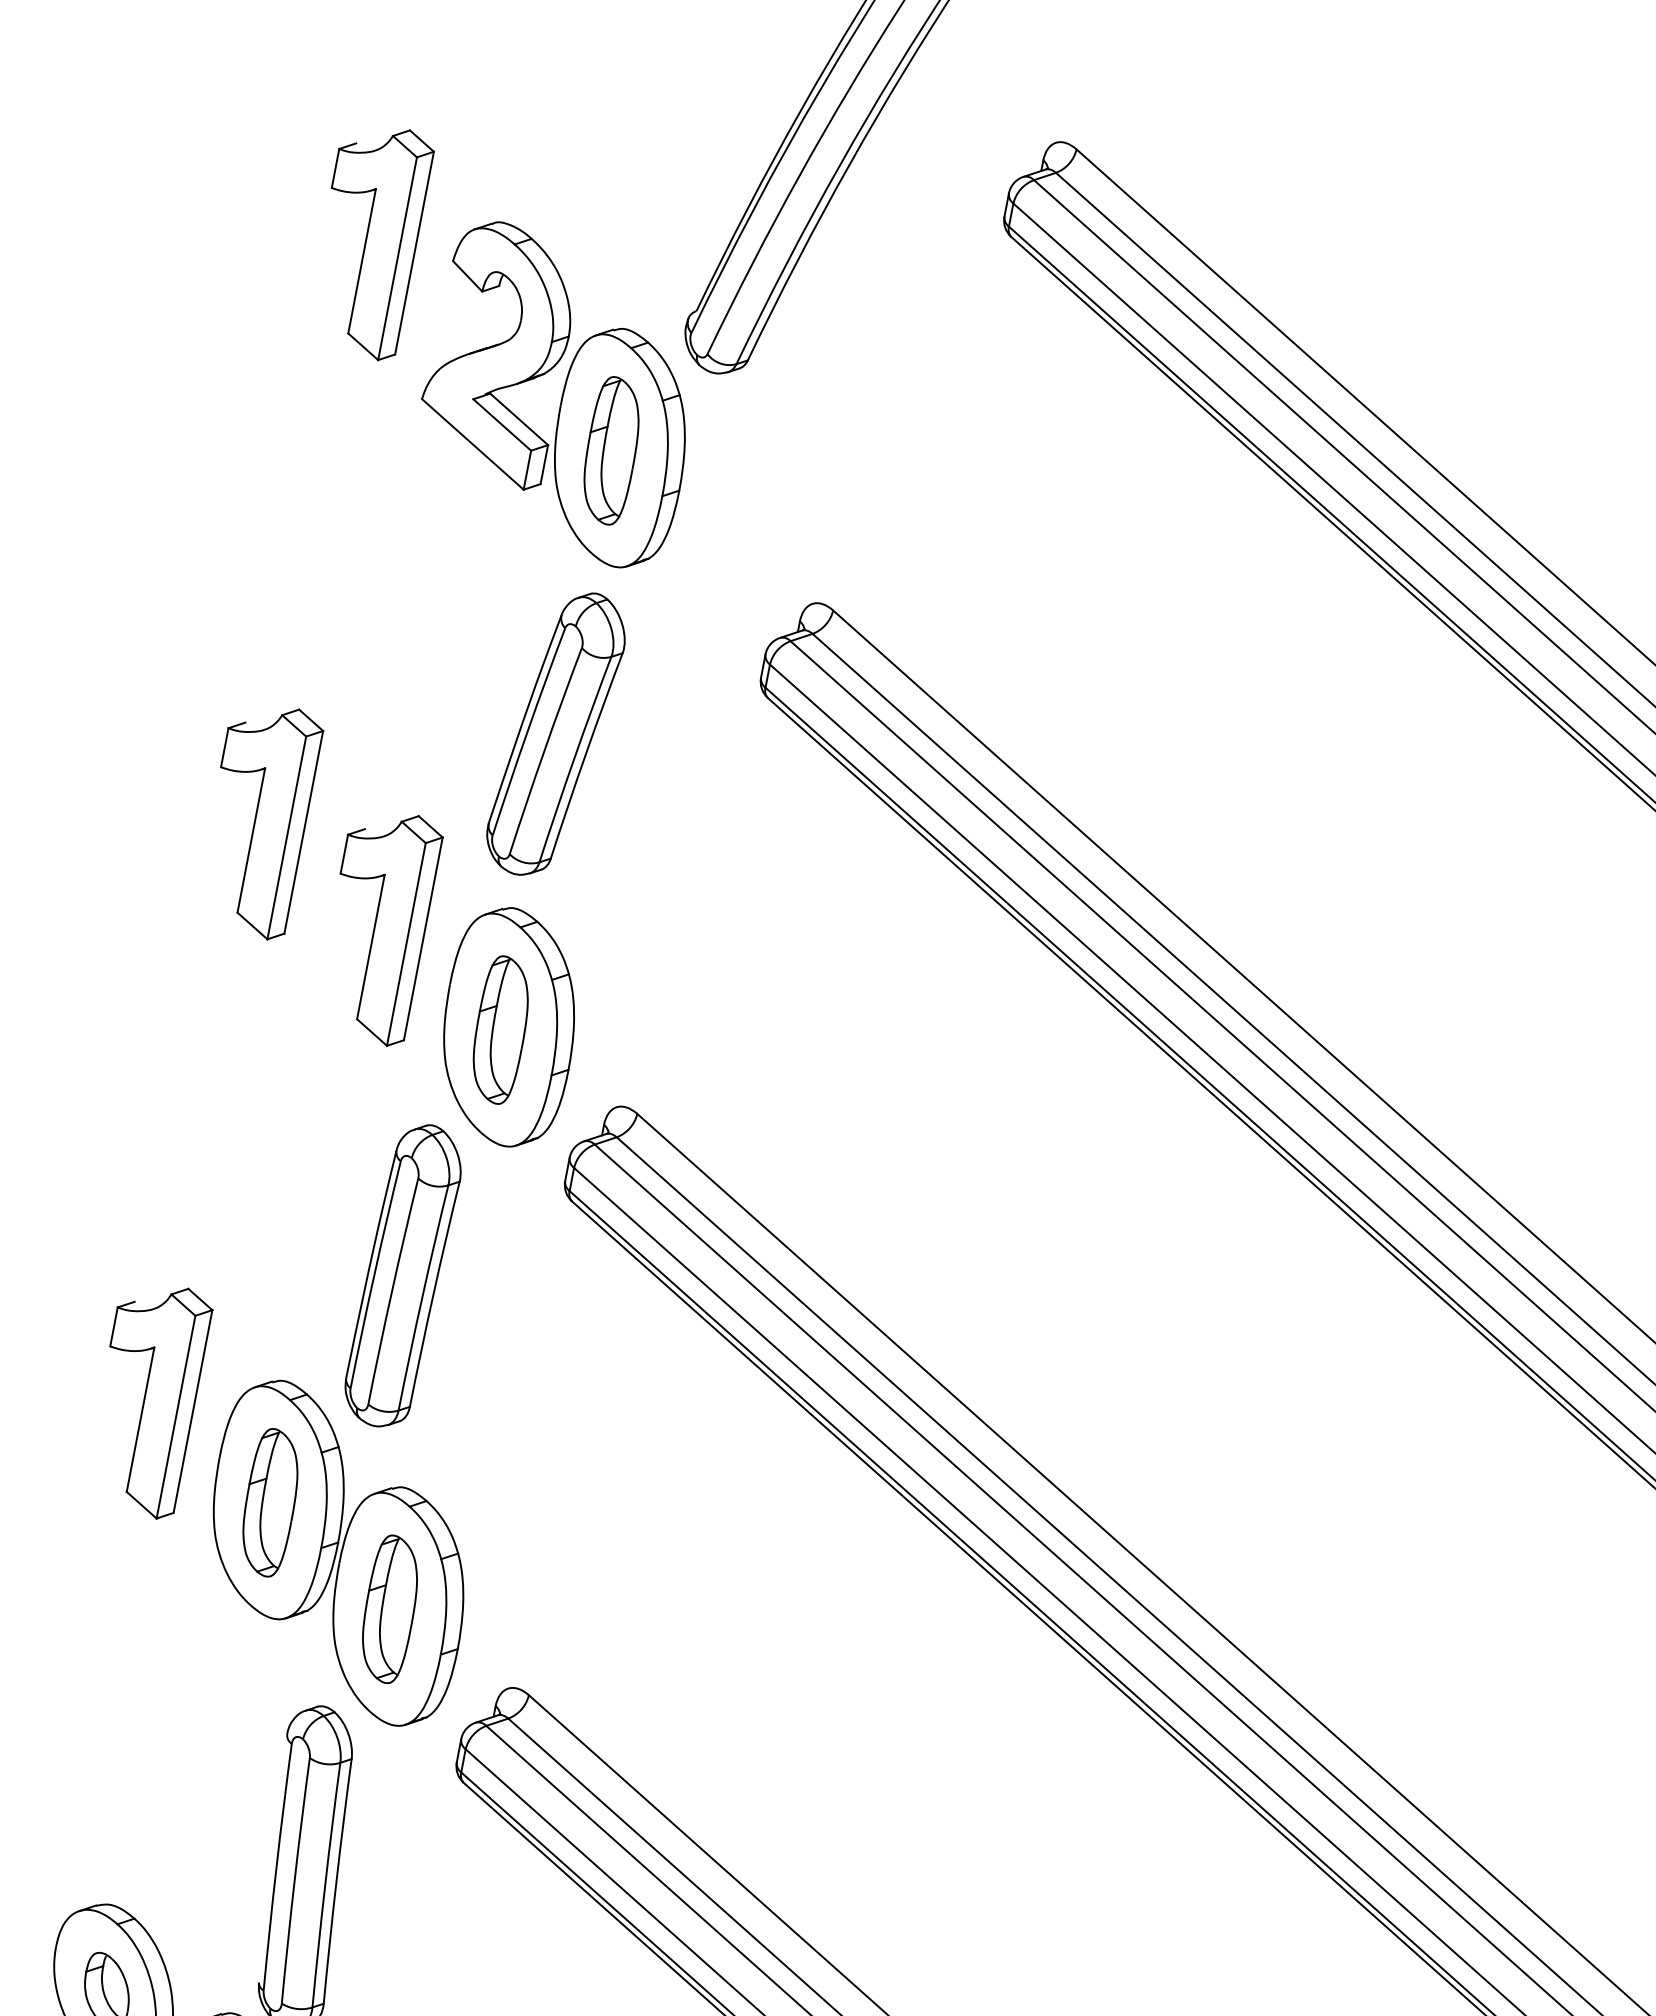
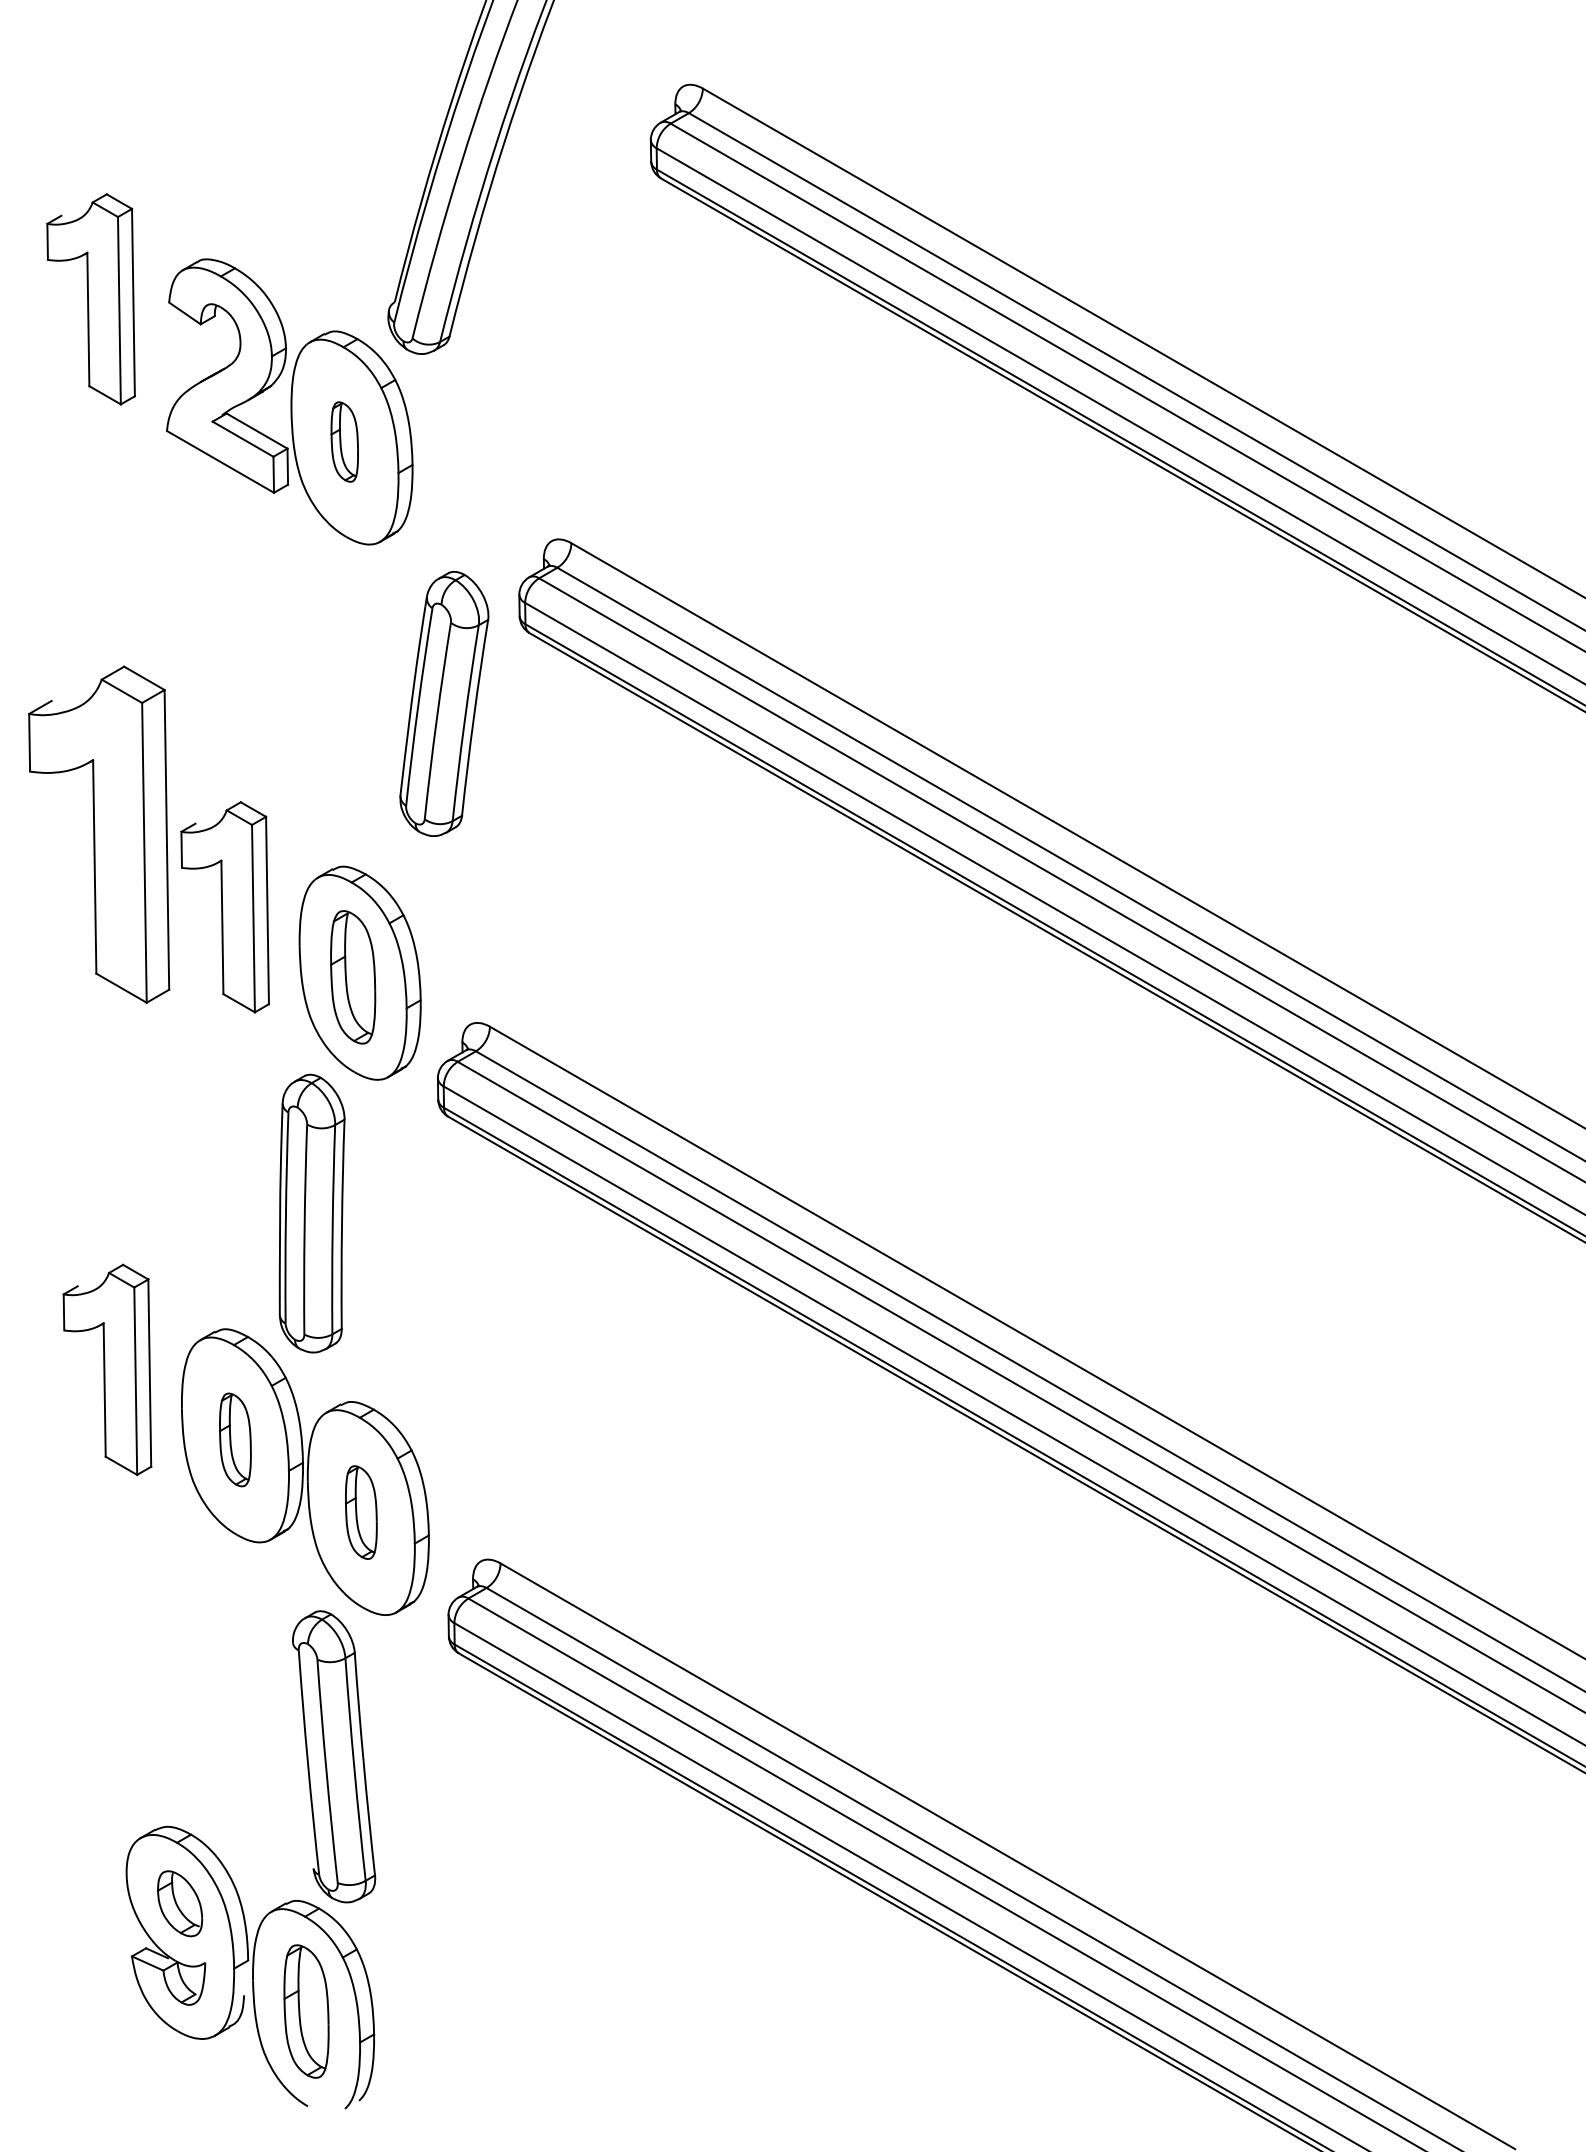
part: (611, 450) -> (344, 441), size x0.6
part: (556, 733) -> (444, 703), moved
part: (259, 819) -> (99, 834), size x1.6
part: (270, 1502) -> (235, 1439), size x0.7
part: (390, 1609) -> (361, 1512), size x0.7

